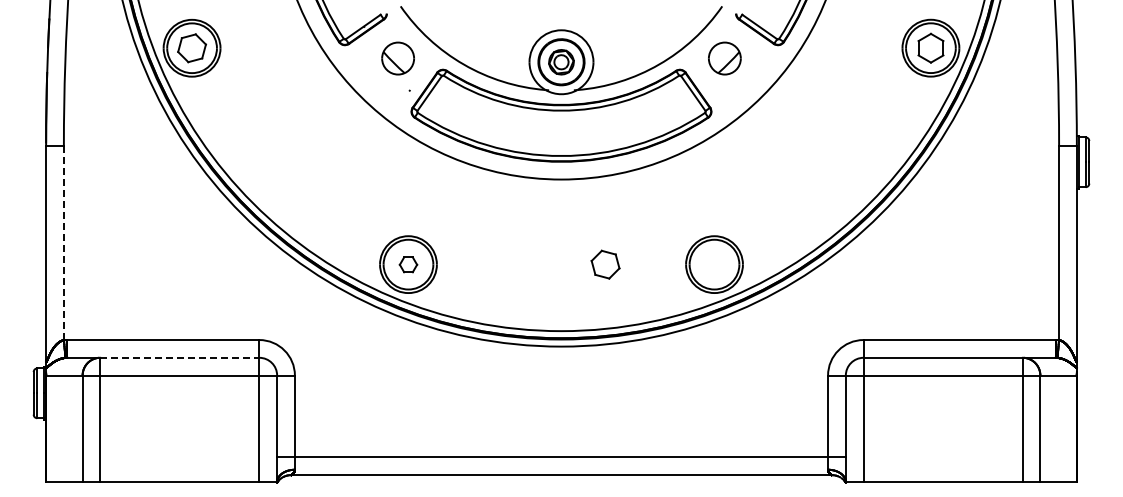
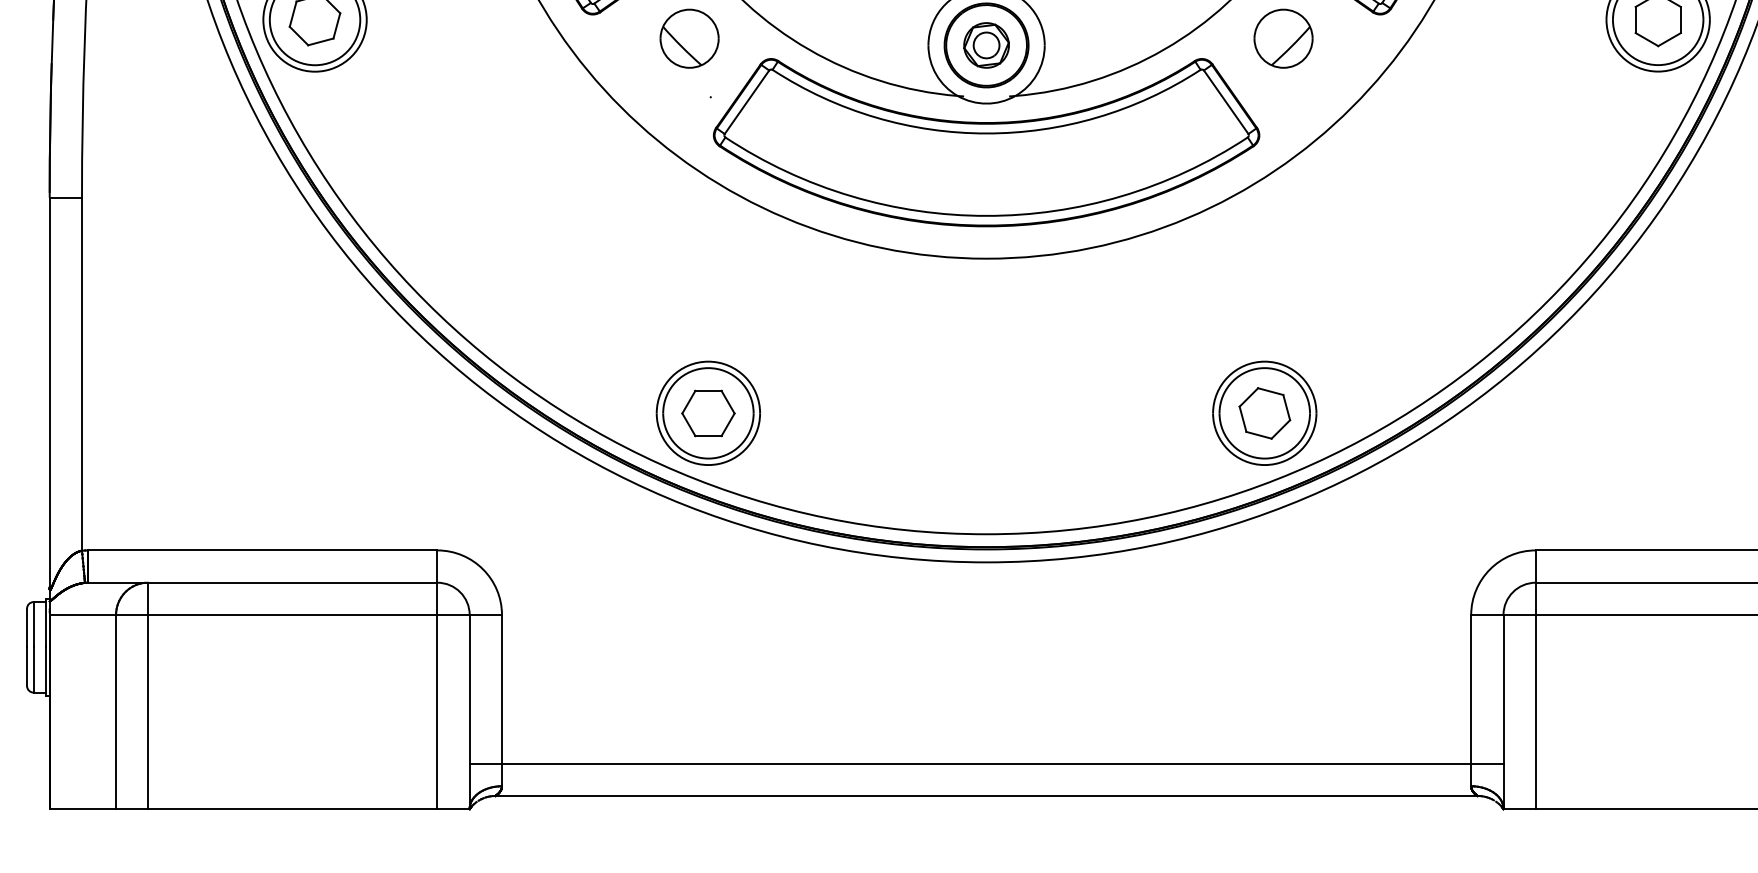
line: (63, 243) -> (81, 374), dashed -> solid
part: (408, 264) -> (708, 413), size x1.67
part: (605, 264) -> (1264, 413), moved
line: (179, 357) -> (292, 582), dashed -> solid

